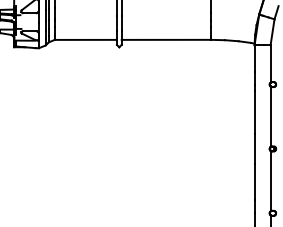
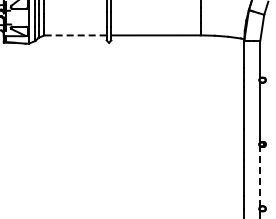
line: (85, 39) -> (75, 35), solid -> dashed
line: (270, 180) -> (260, 176), solid -> dashed

